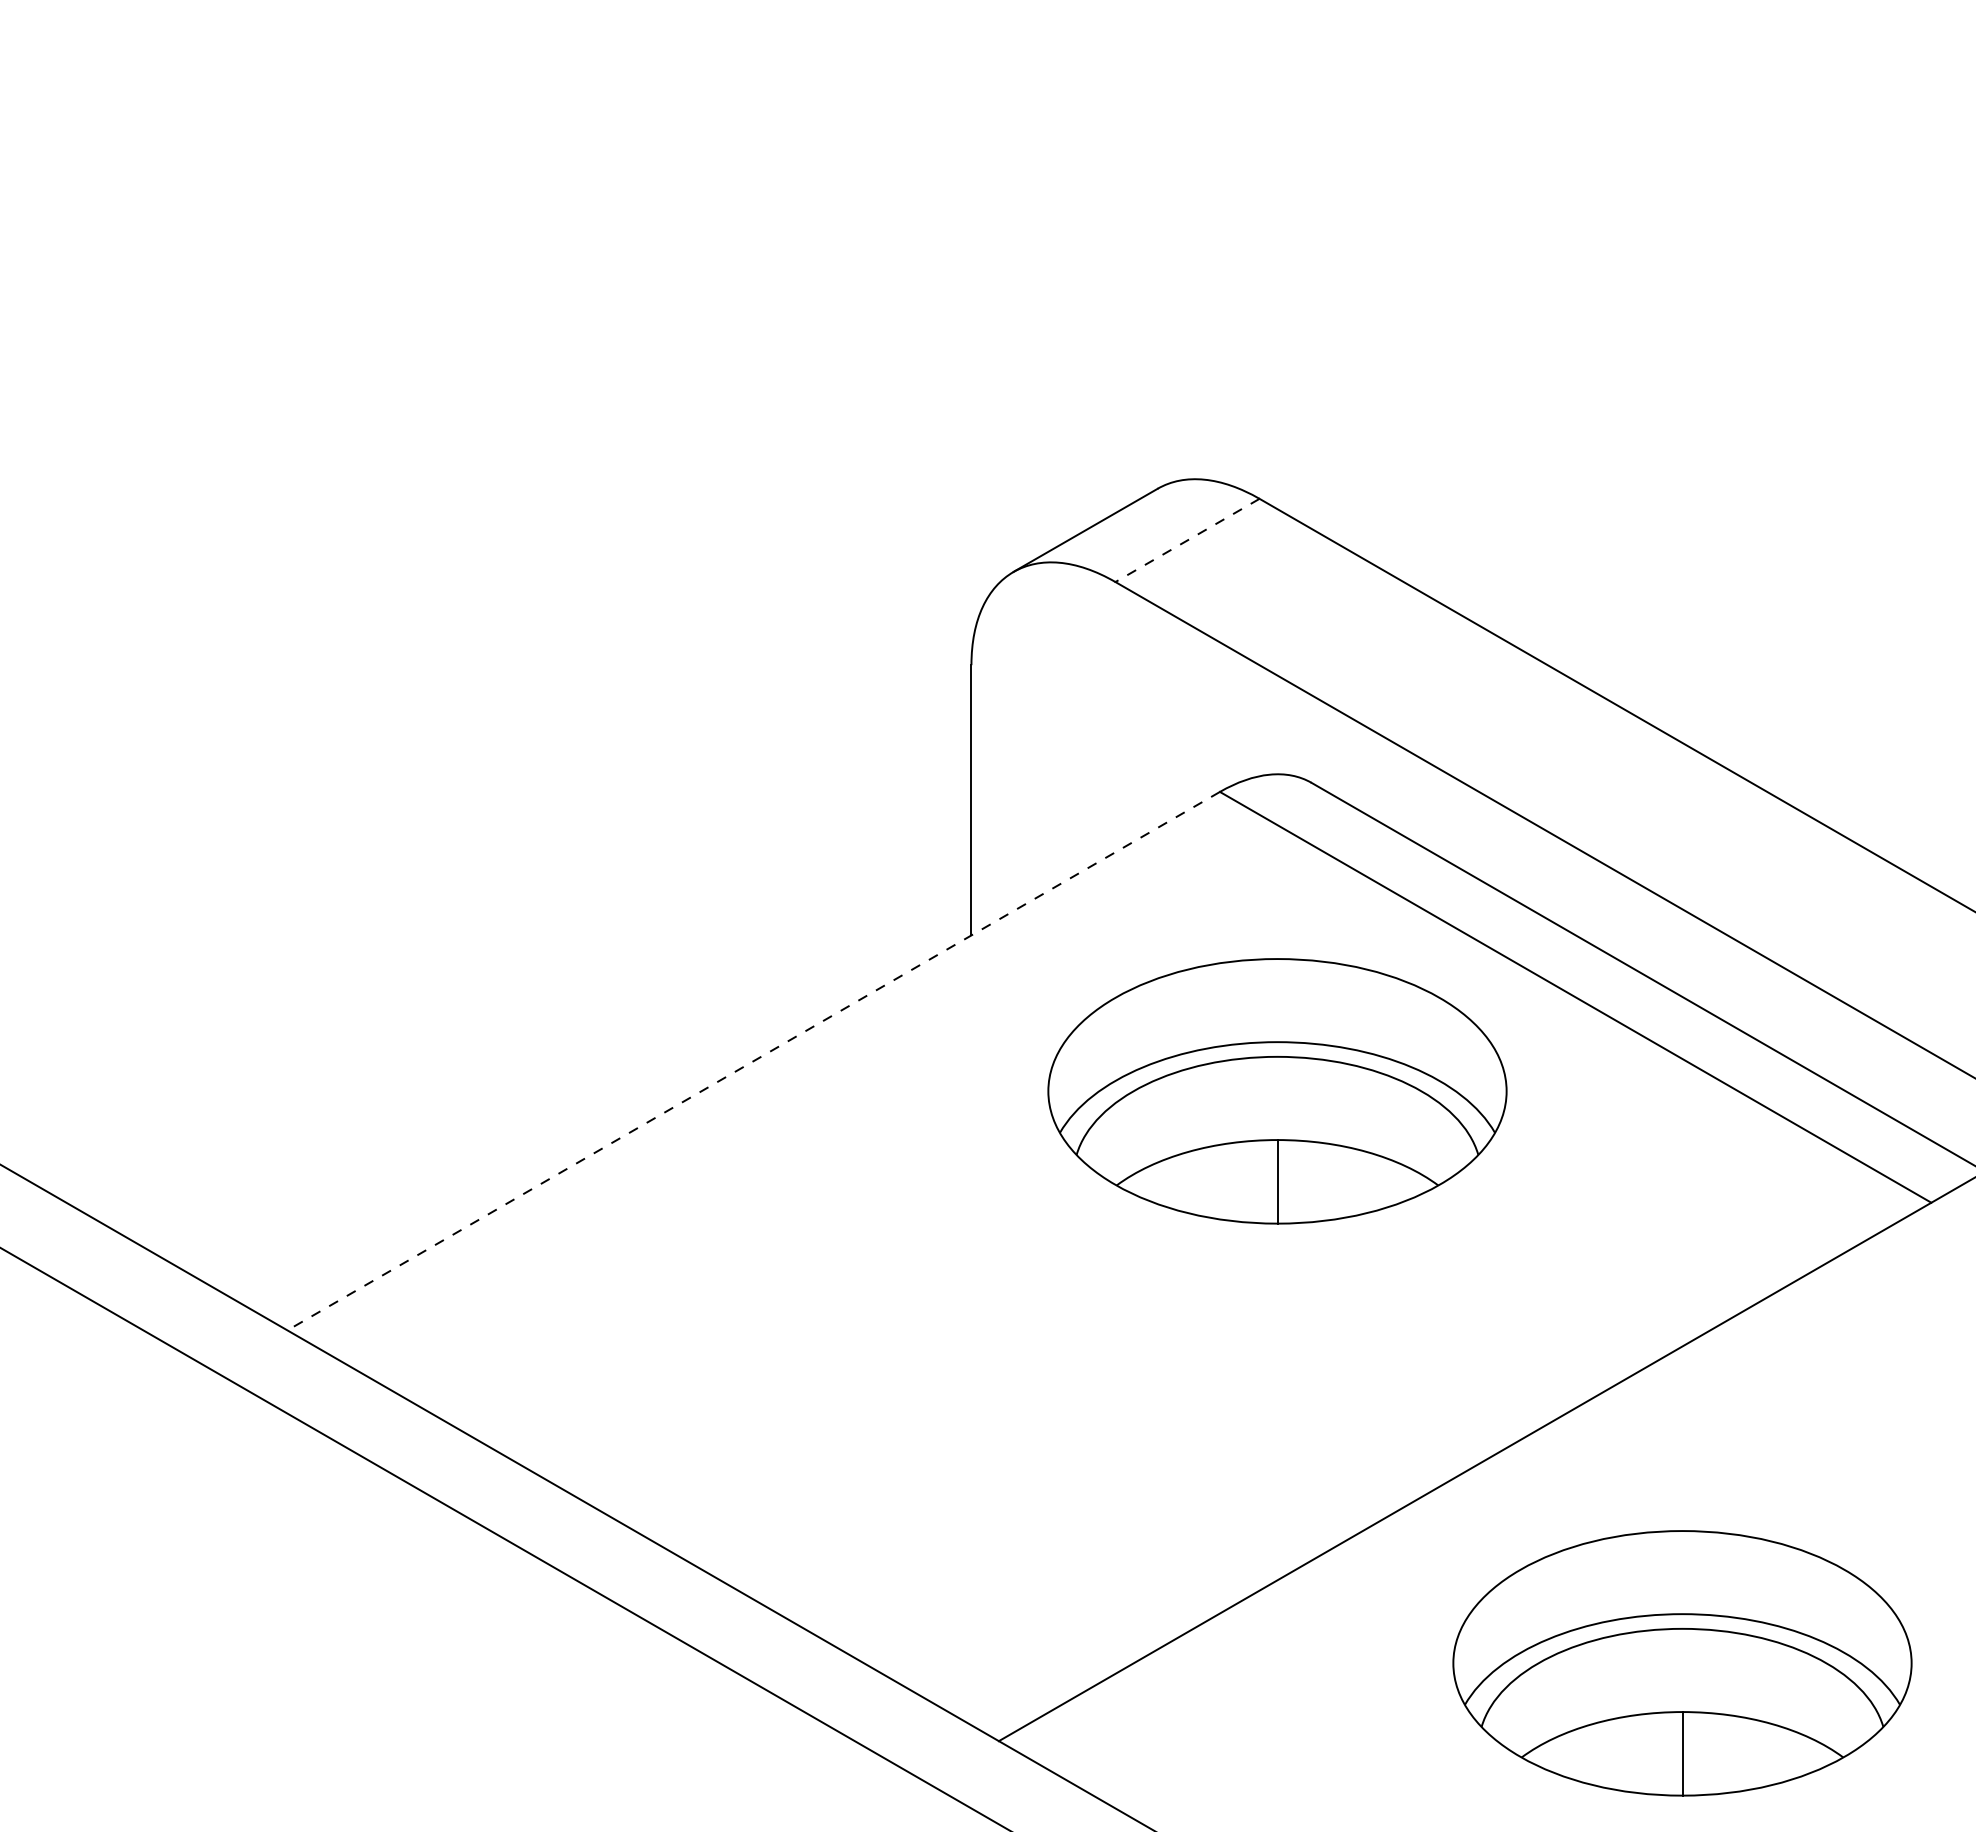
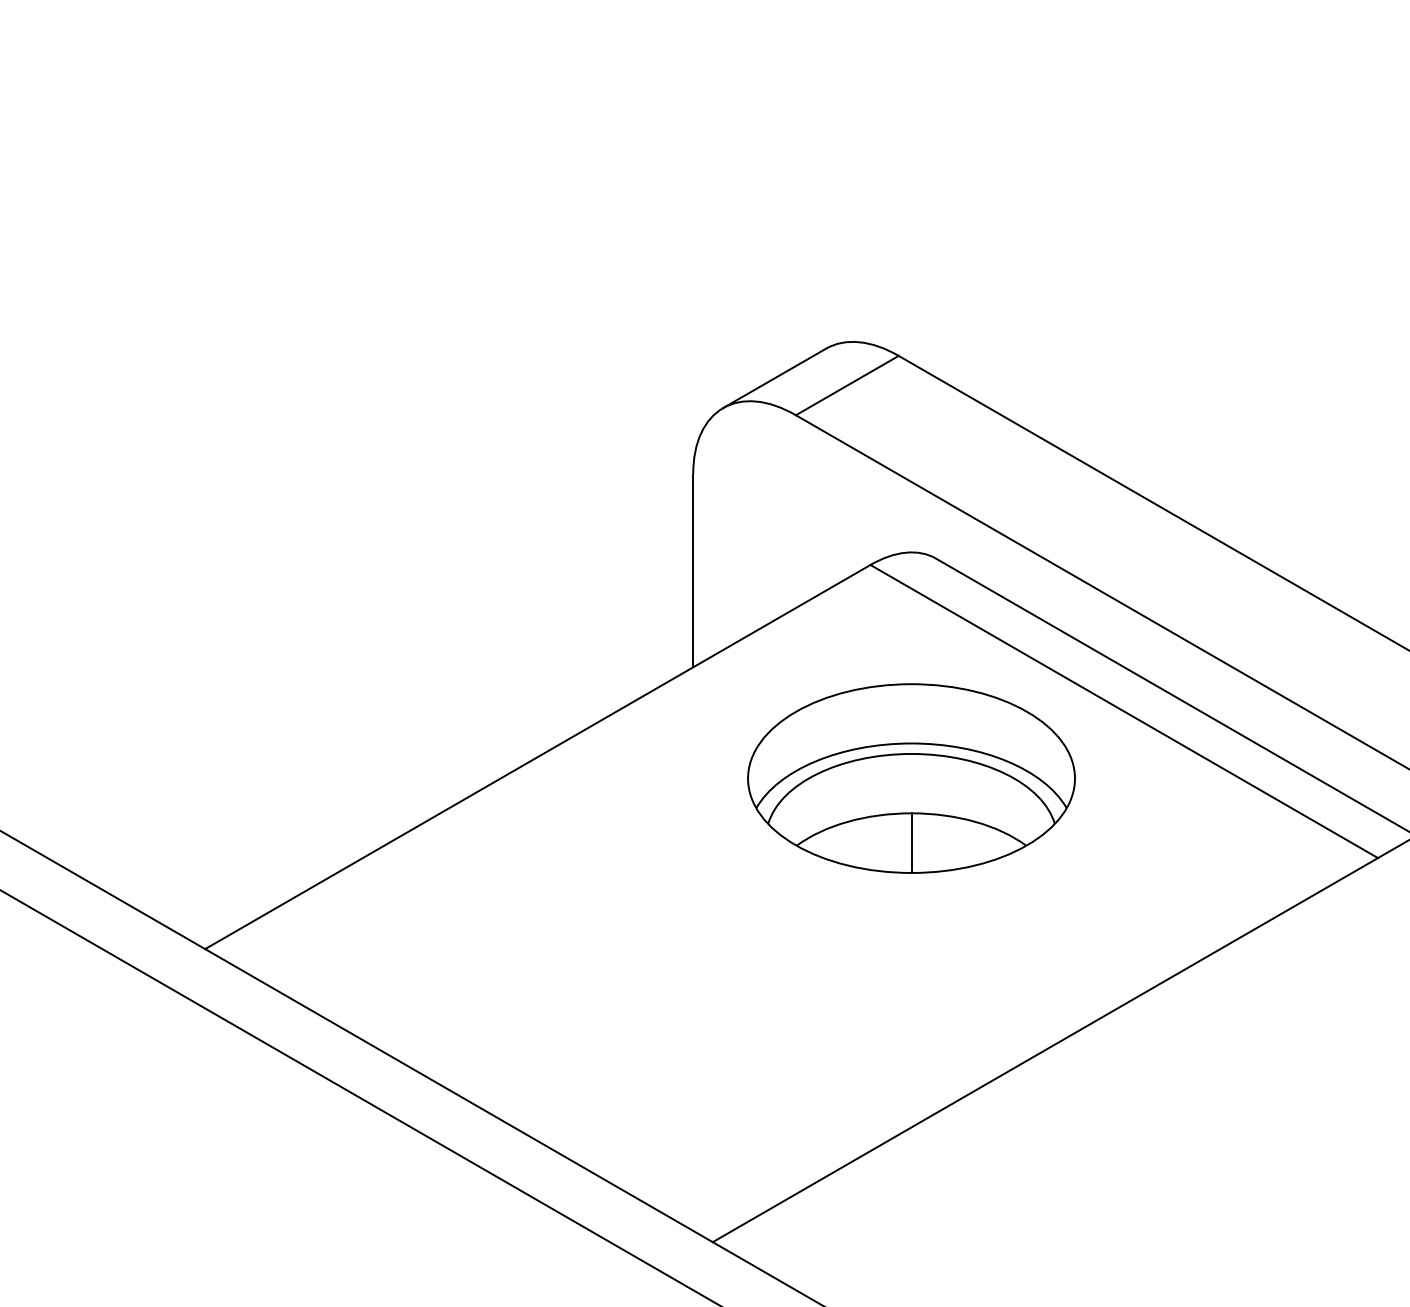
line: (1187, 540) -> (847, 385), dashed -> solid
line: (753, 1061) -> (537, 757), dashed -> solid
part: (1682, 1663) -> (1200, 1186), removed

